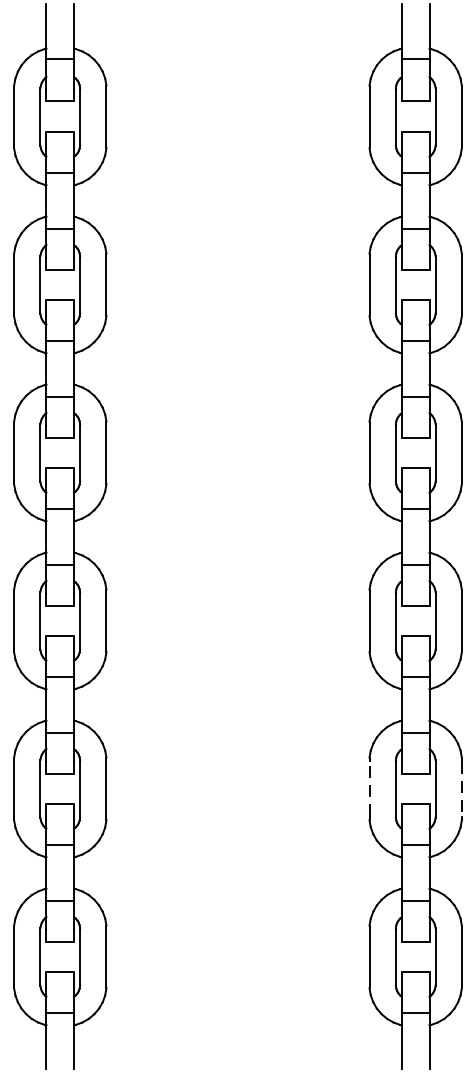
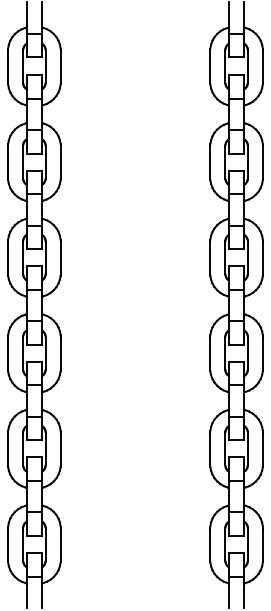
line: (369, 788) -> (210, 448), dashed -> solid
line: (461, 788) -> (262, 448), dashed -> solid

